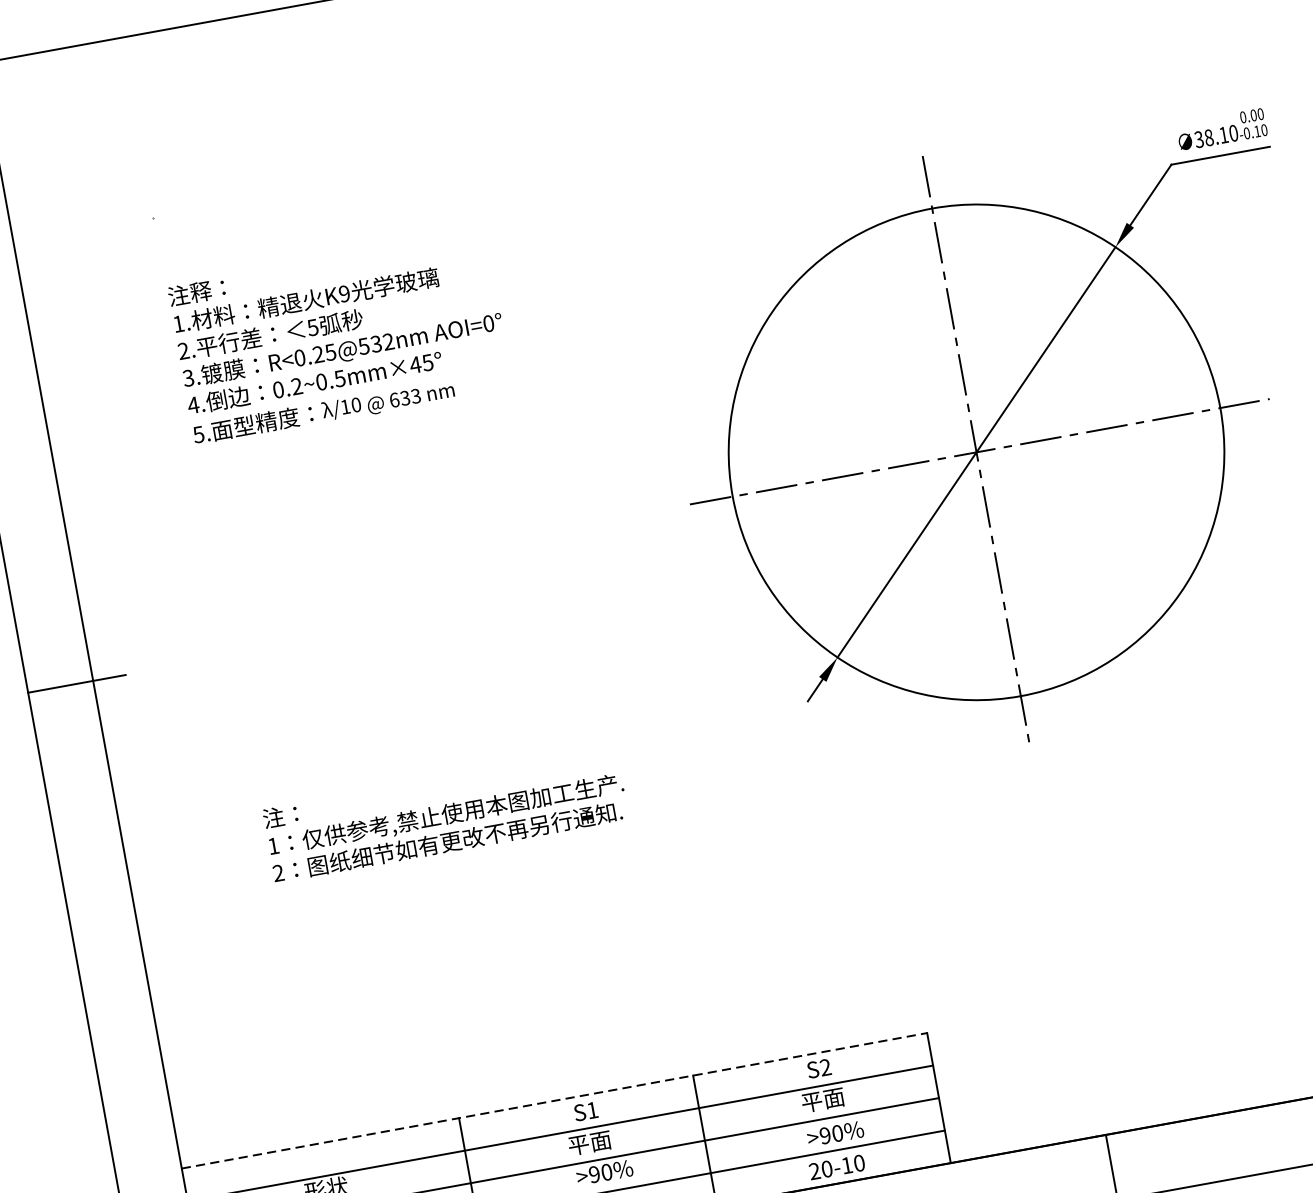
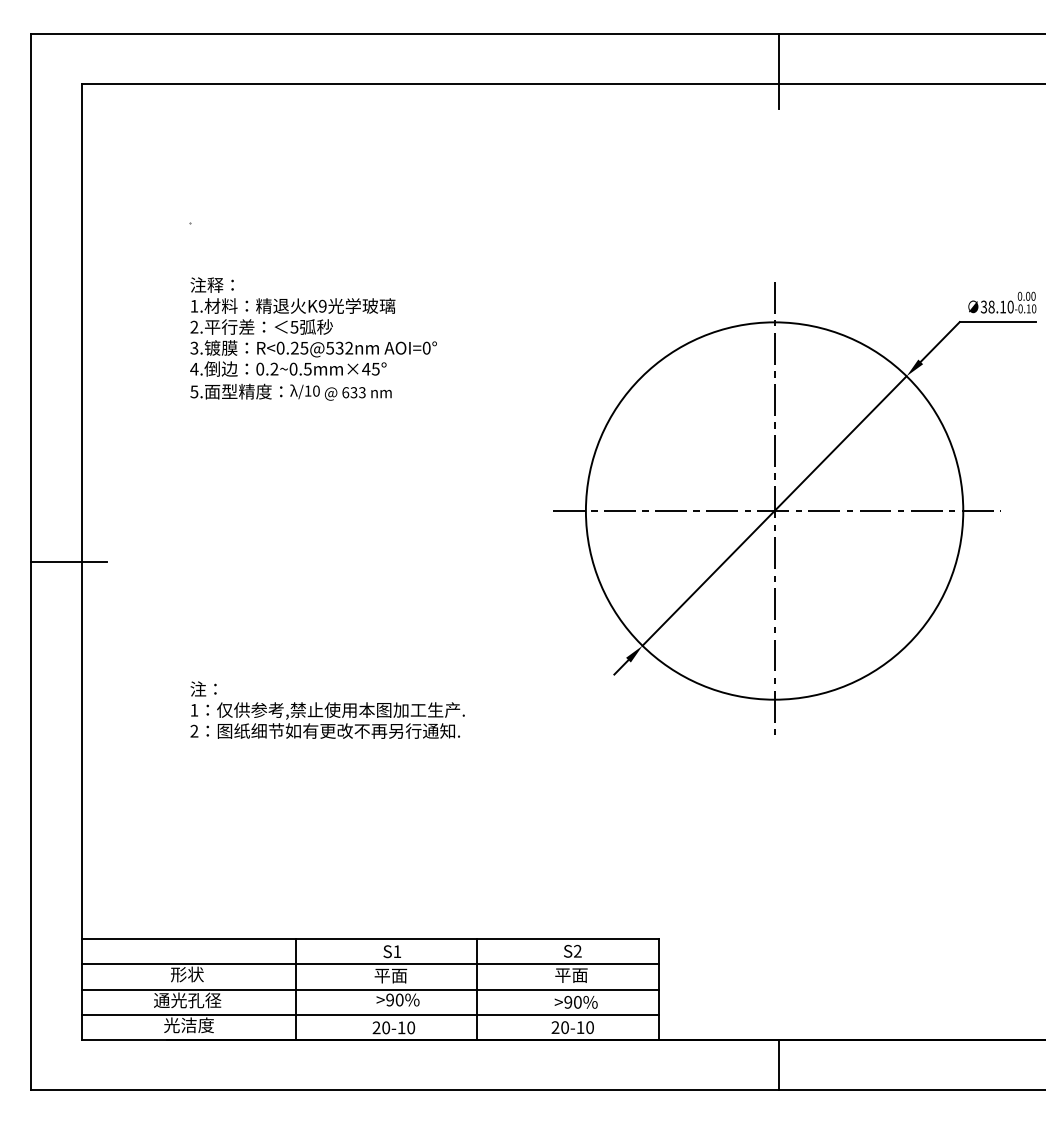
line: (554, 1100) -> (370, 939), dashed -> solid

